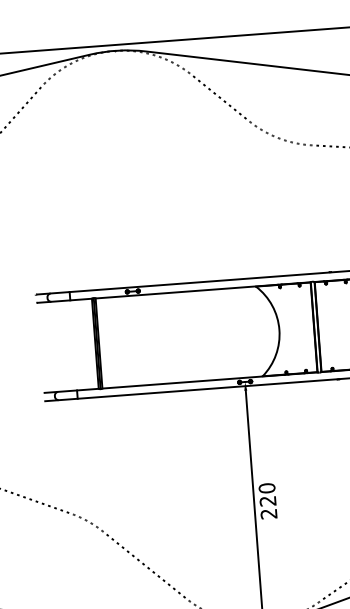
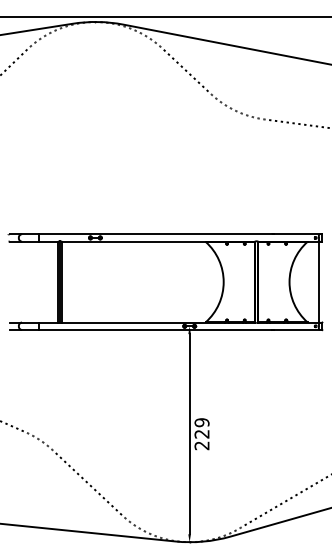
text: (266, 488) -> (201, 422), 220 -> 229

